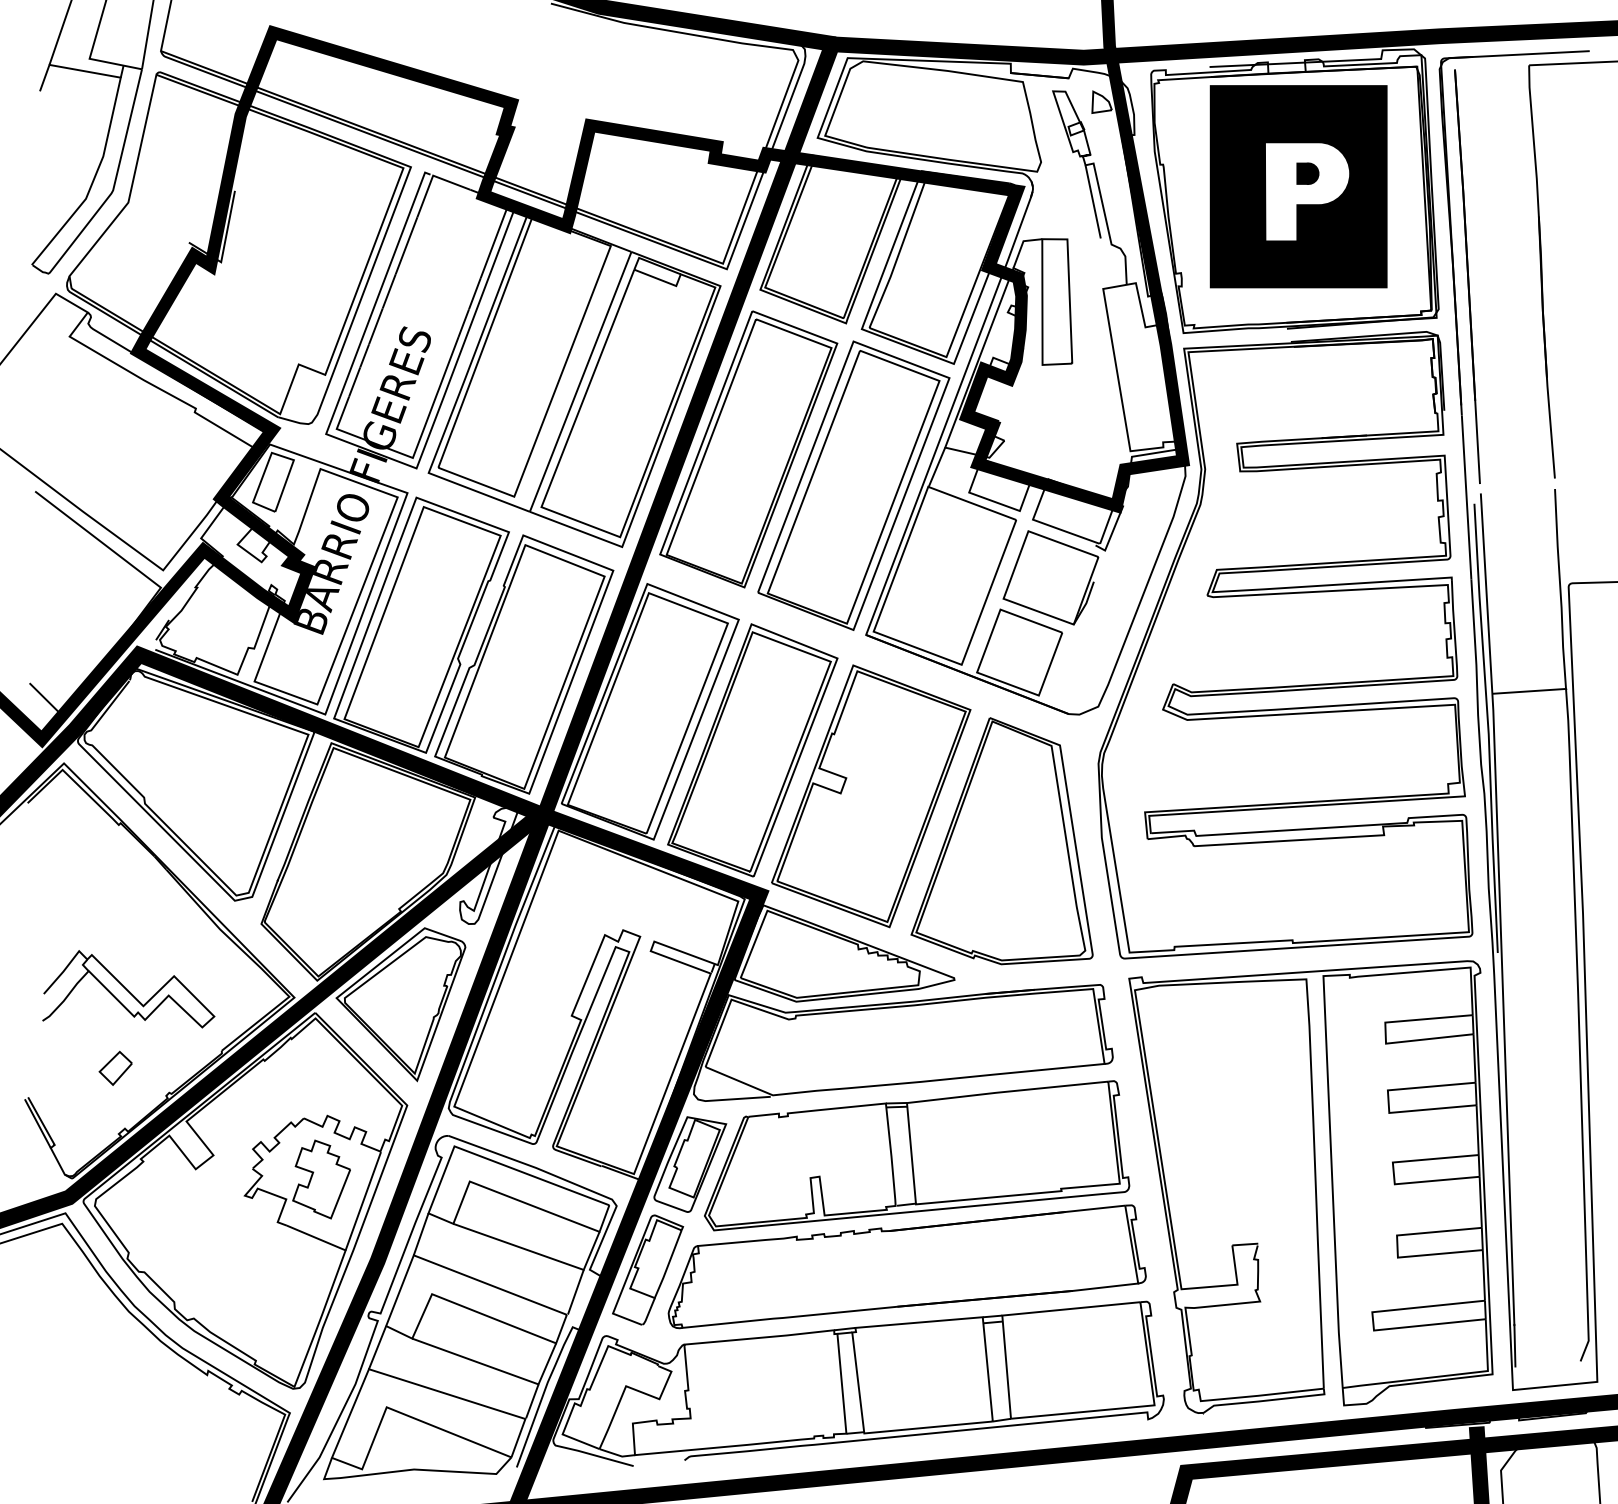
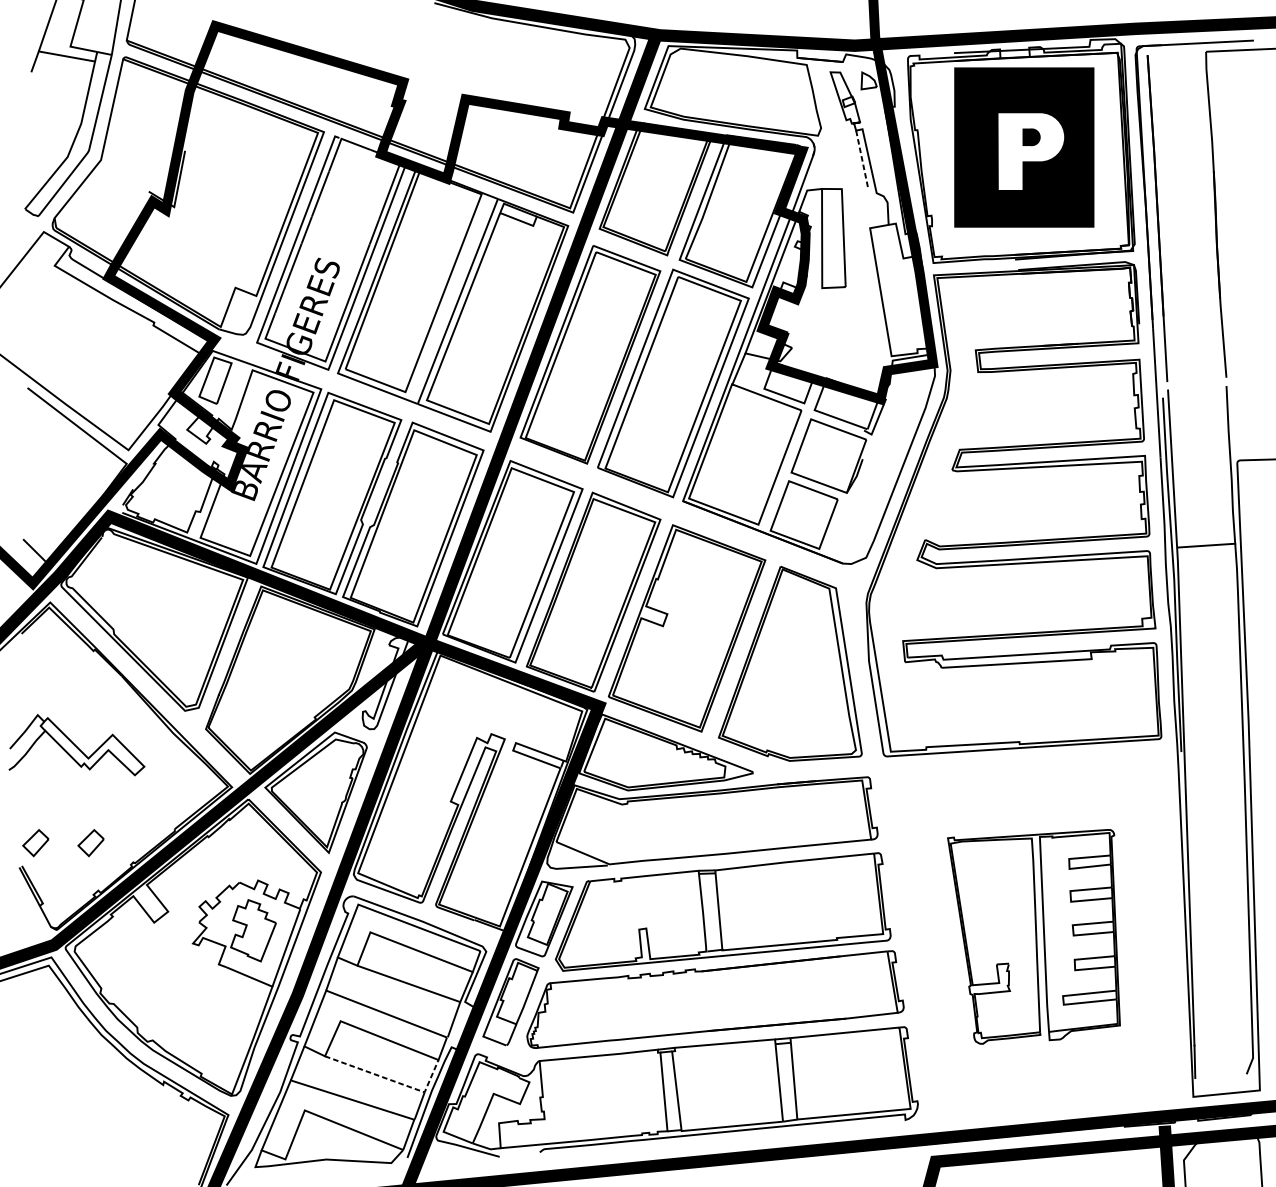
line: (1093, 202) -> (862, 159), solid -> dashed
part: (128, 989) -> (76, 745), moved
part: (45, 1067) -> (35, 842), added
part: (1310, 1187) -> (1033, 937), size x0.6
line: (497, 1369) -> (392, 1080), solid -> dashed

